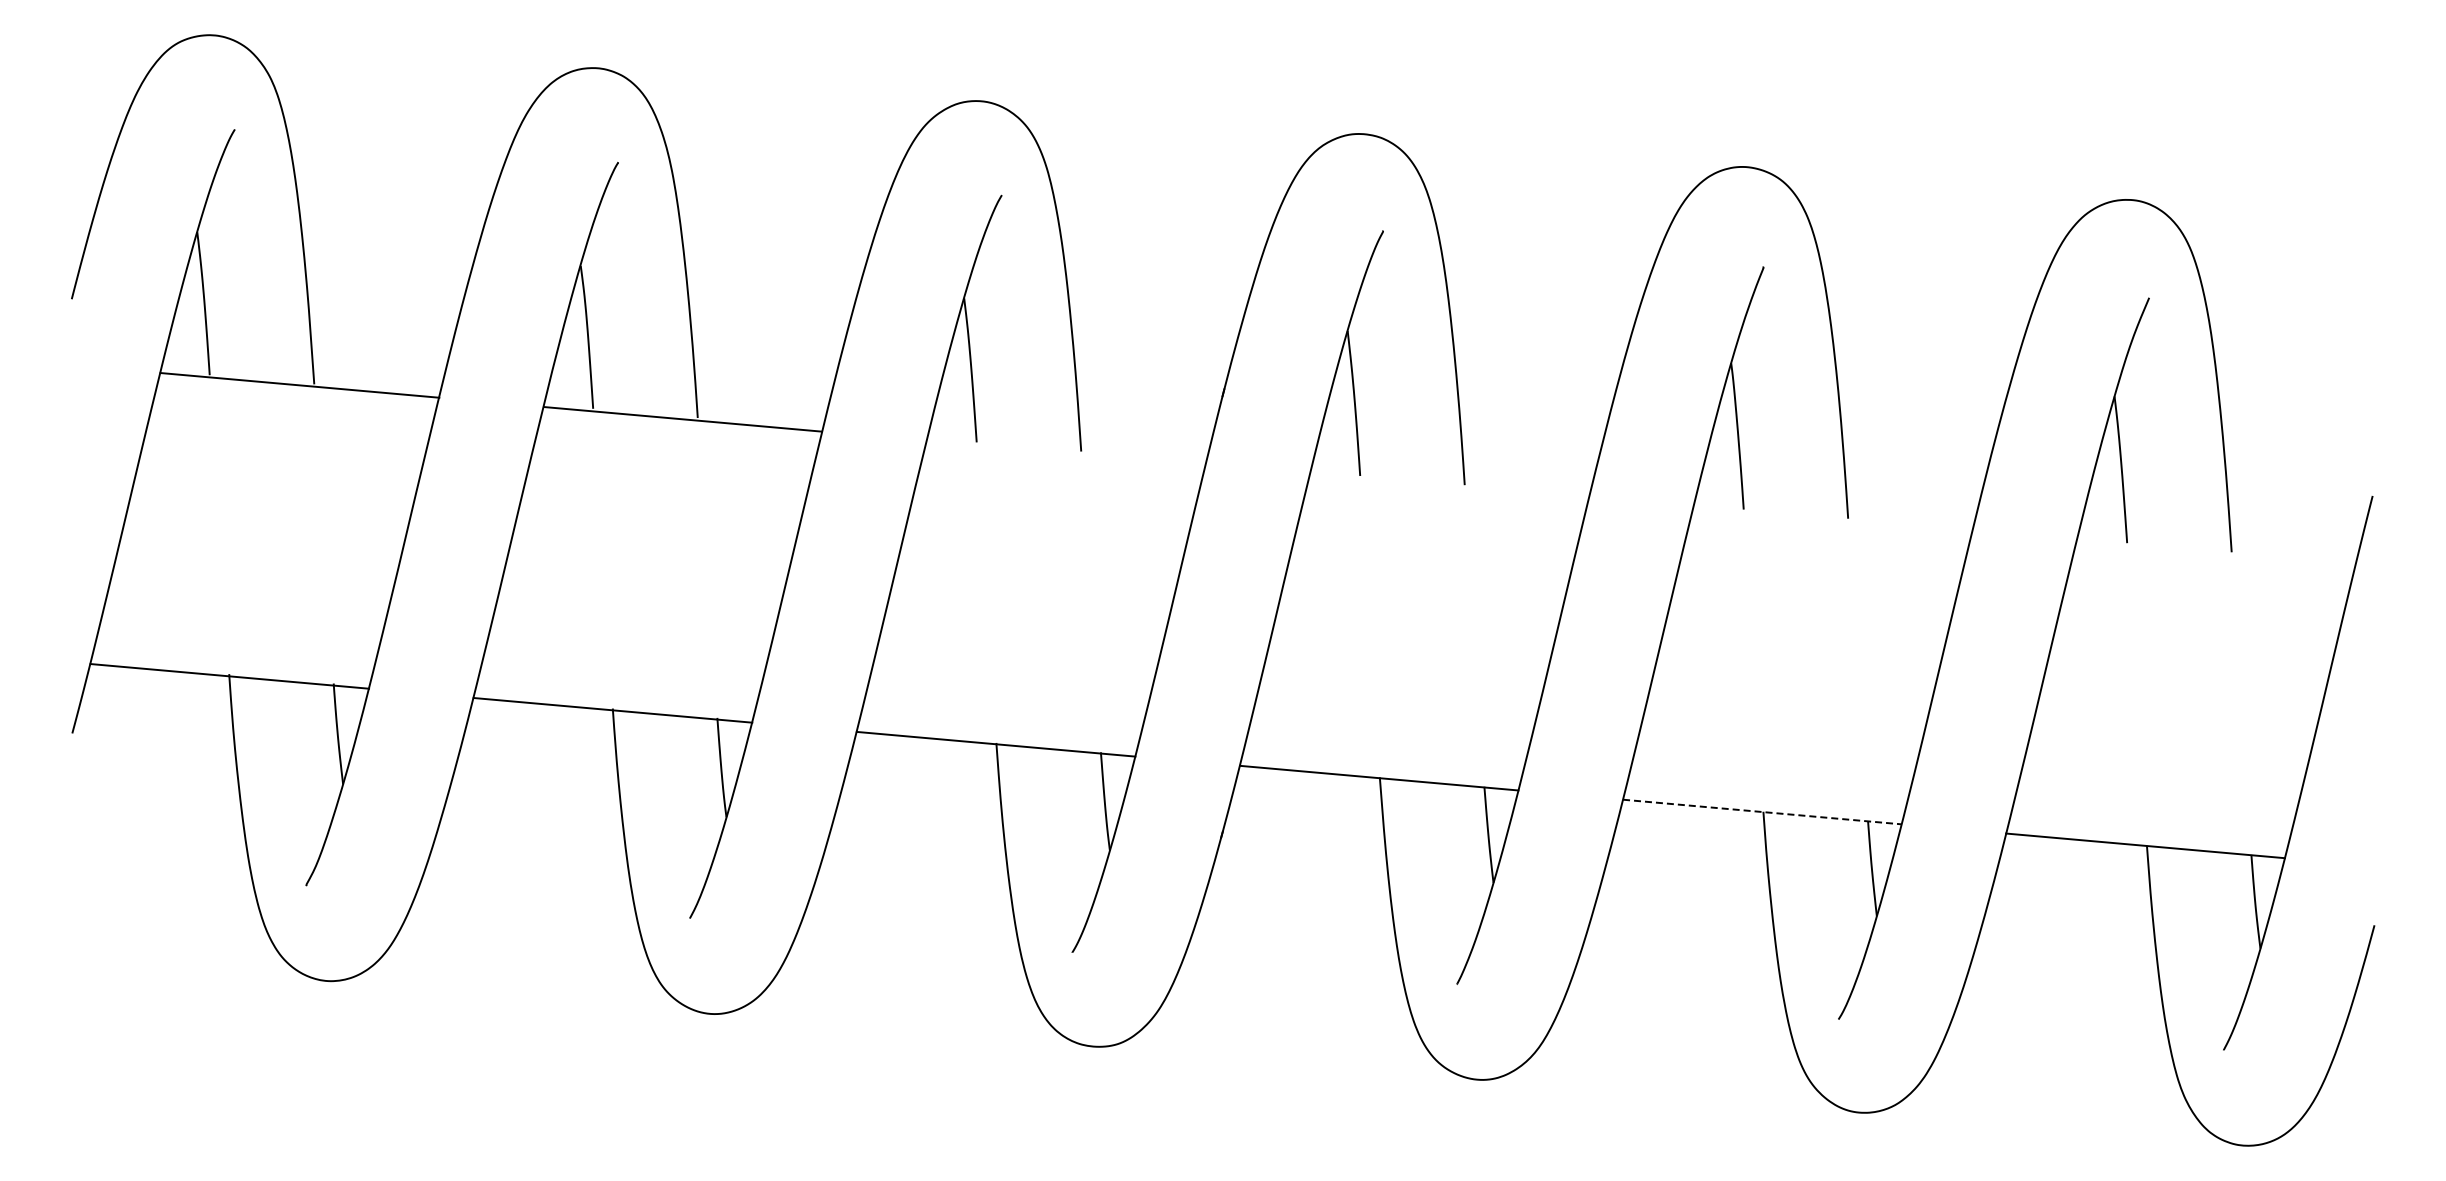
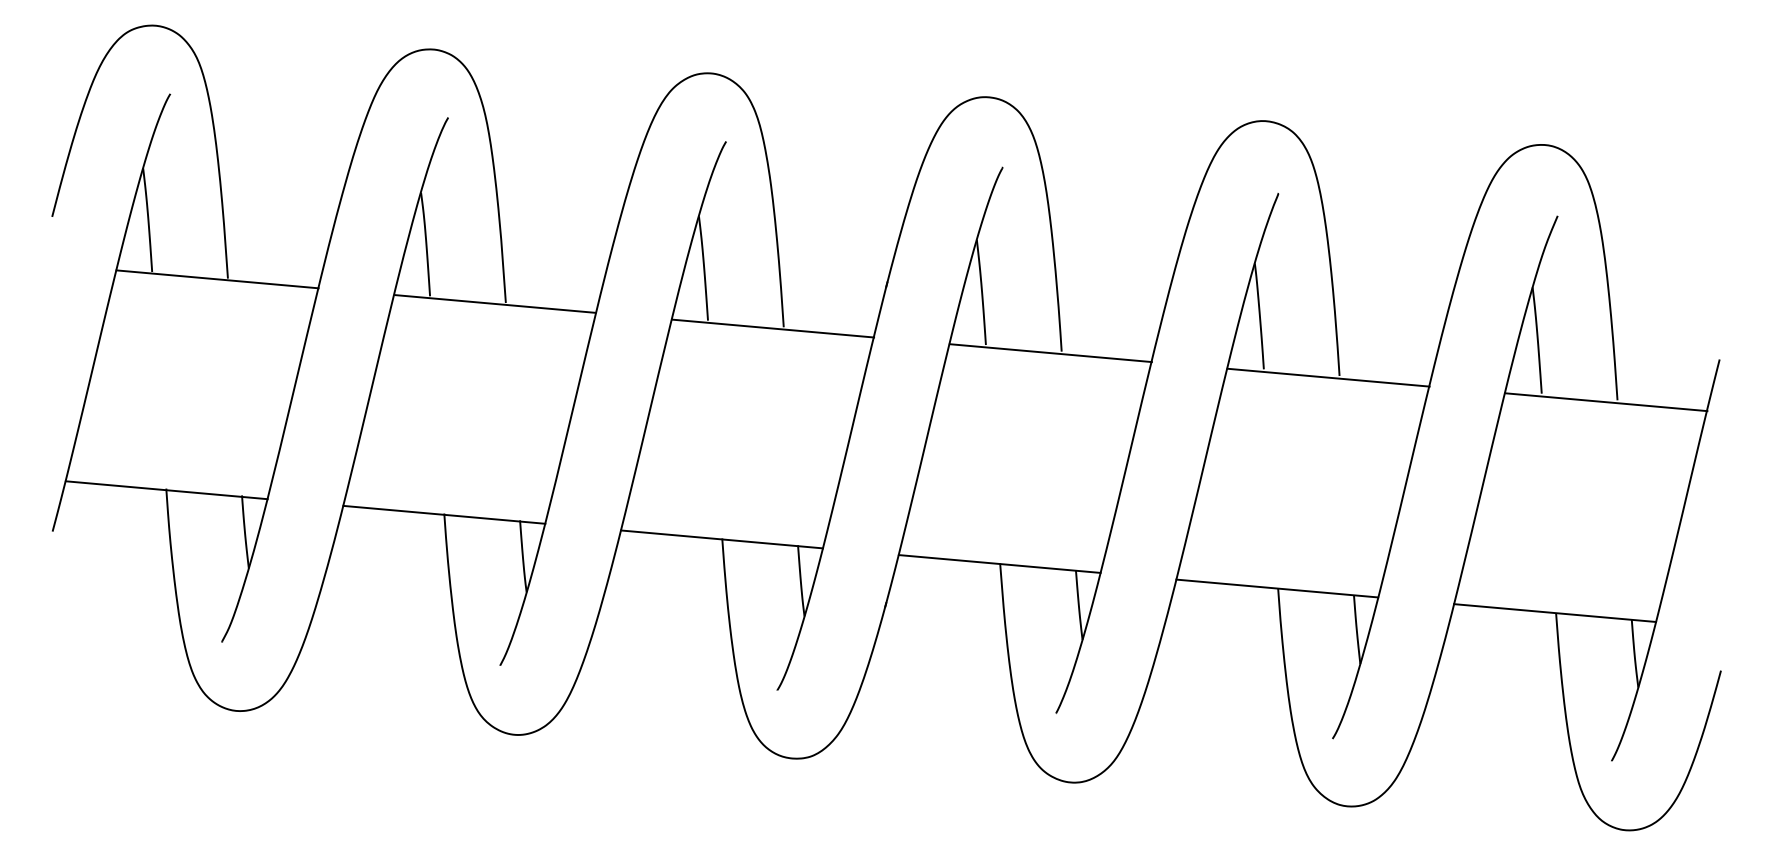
line: (1066, 452) -> (773, 327), added
line: (1449, 486) -> (1050, 352), added
line: (1832, 520) -> (1328, 377), added
line: (2215, 554) -> (1605, 401), added
line: (1762, 812) -> (1277, 588), dashed -> solid

